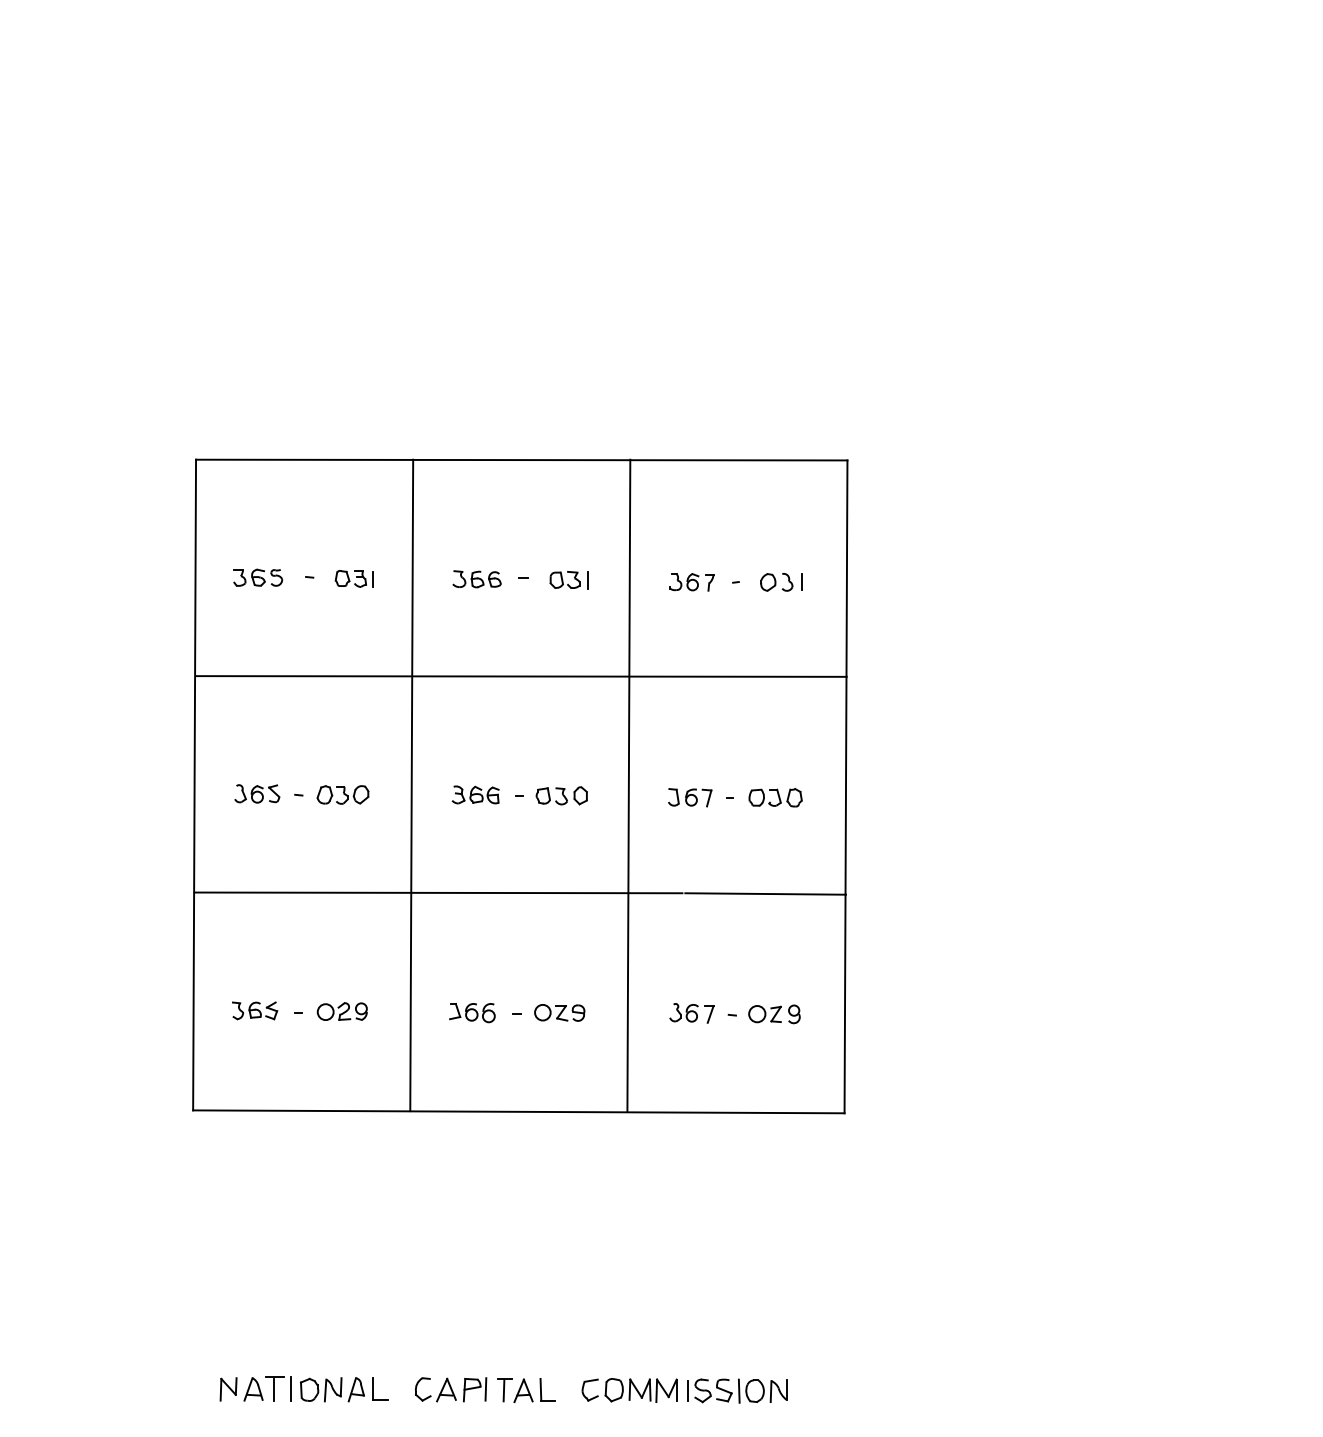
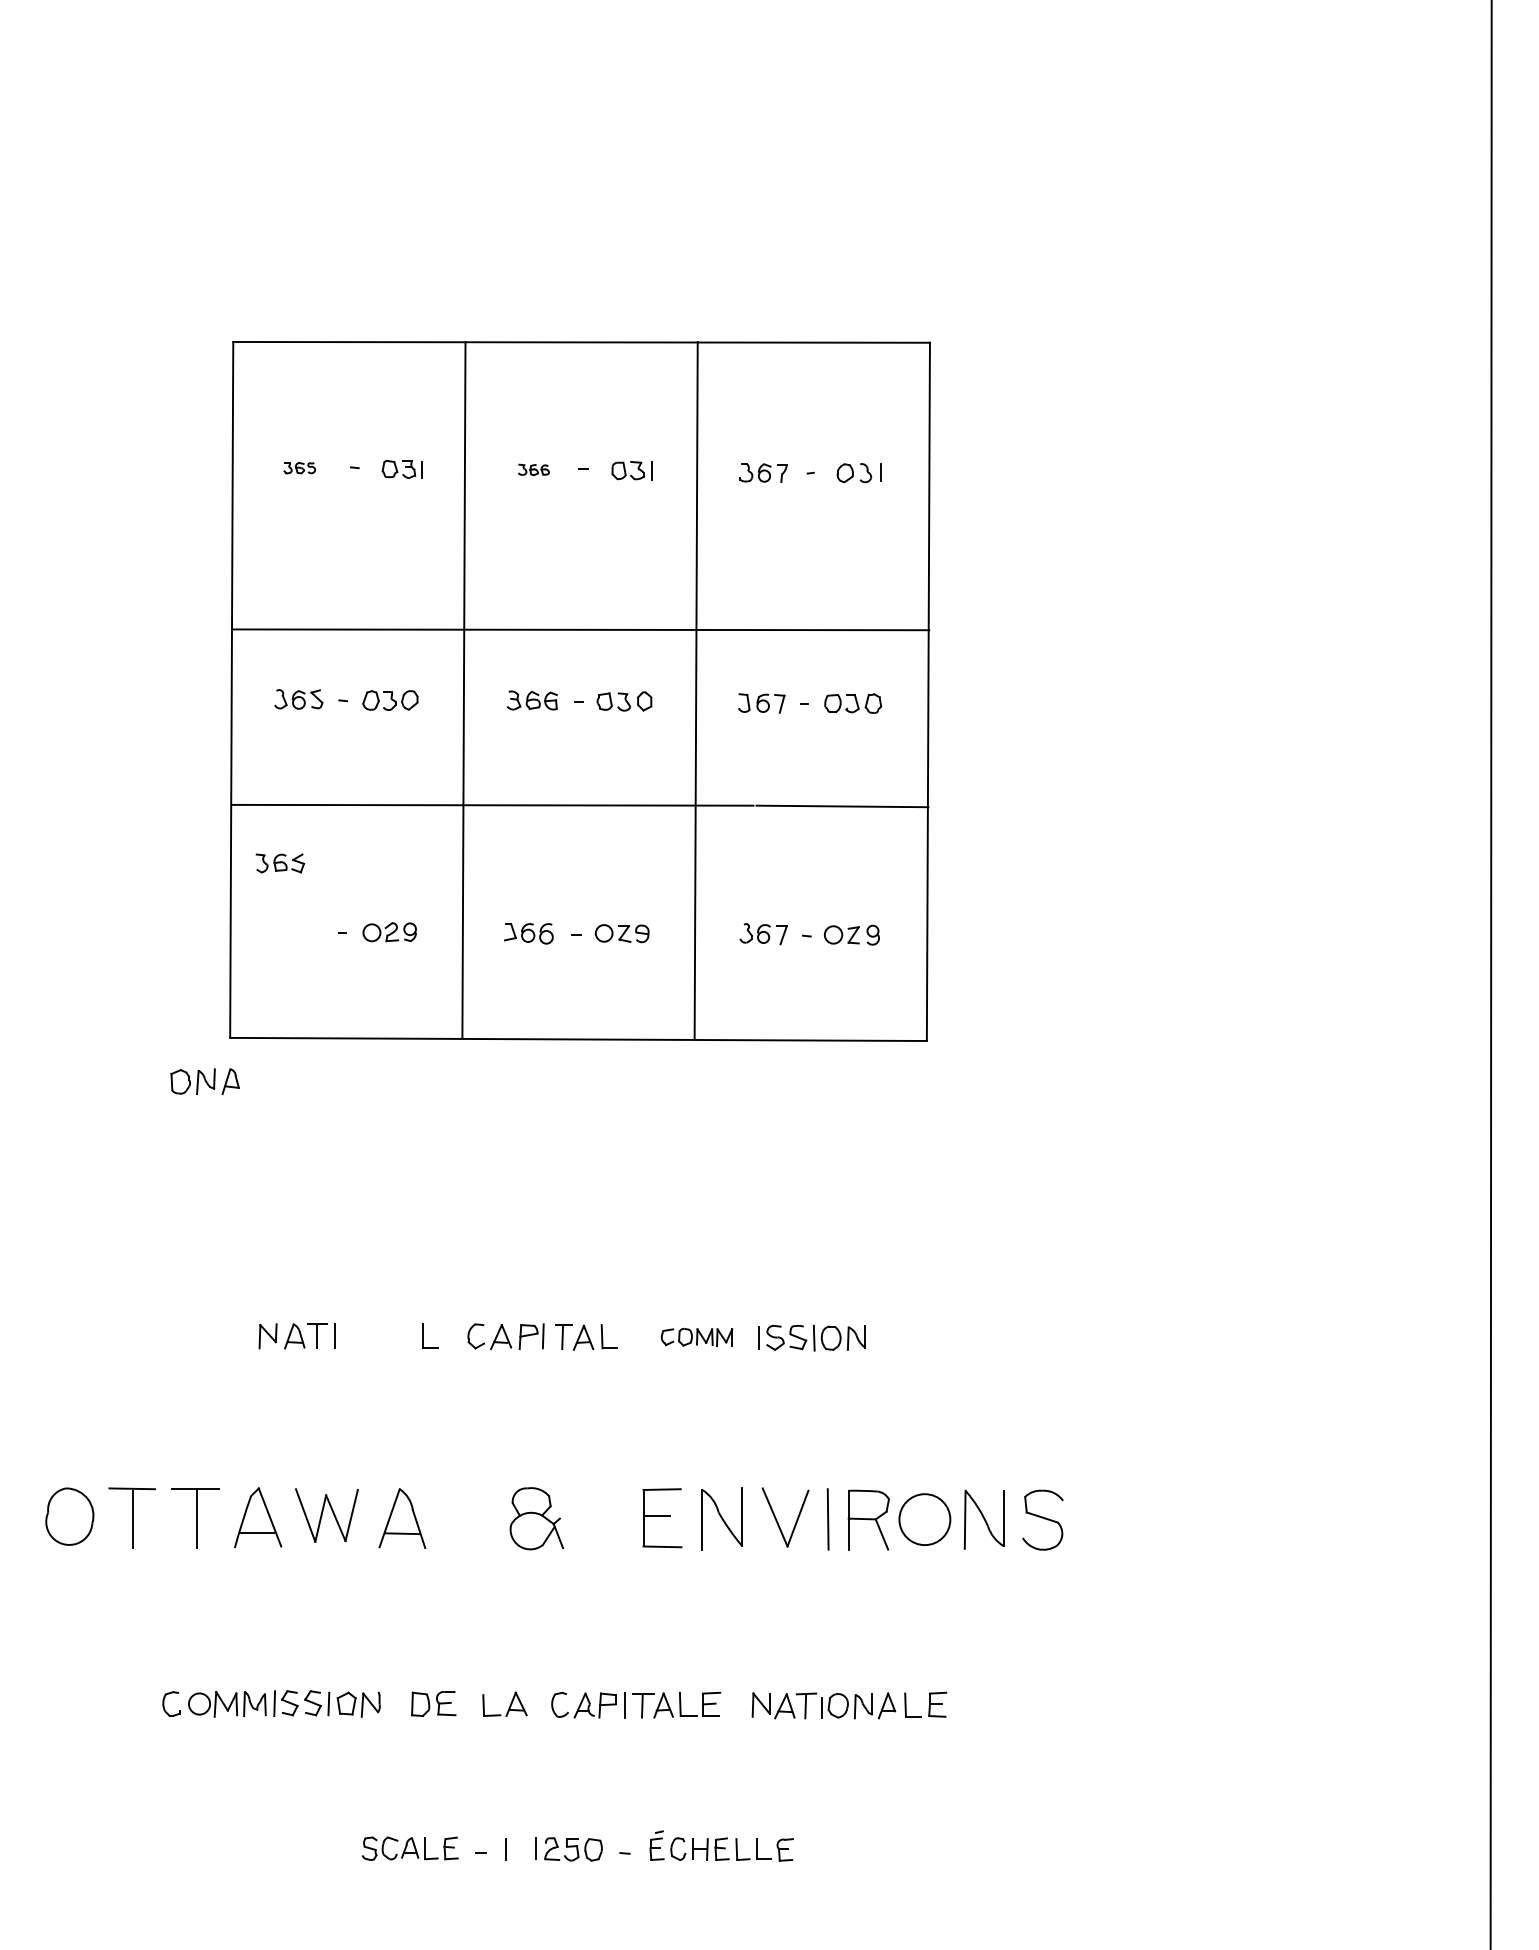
part: (257, 577) -> (299, 467), size x0.6
part: (476, 578) -> (533, 469), size x0.6
line: (521, 676) -> (581, 629), moved
part: (255, 1010) -> (280, 863), moved
part: (331, 1389) -> (204, 1081), moved
part: (629, 1390) -> (696, 1337), size x0.7

